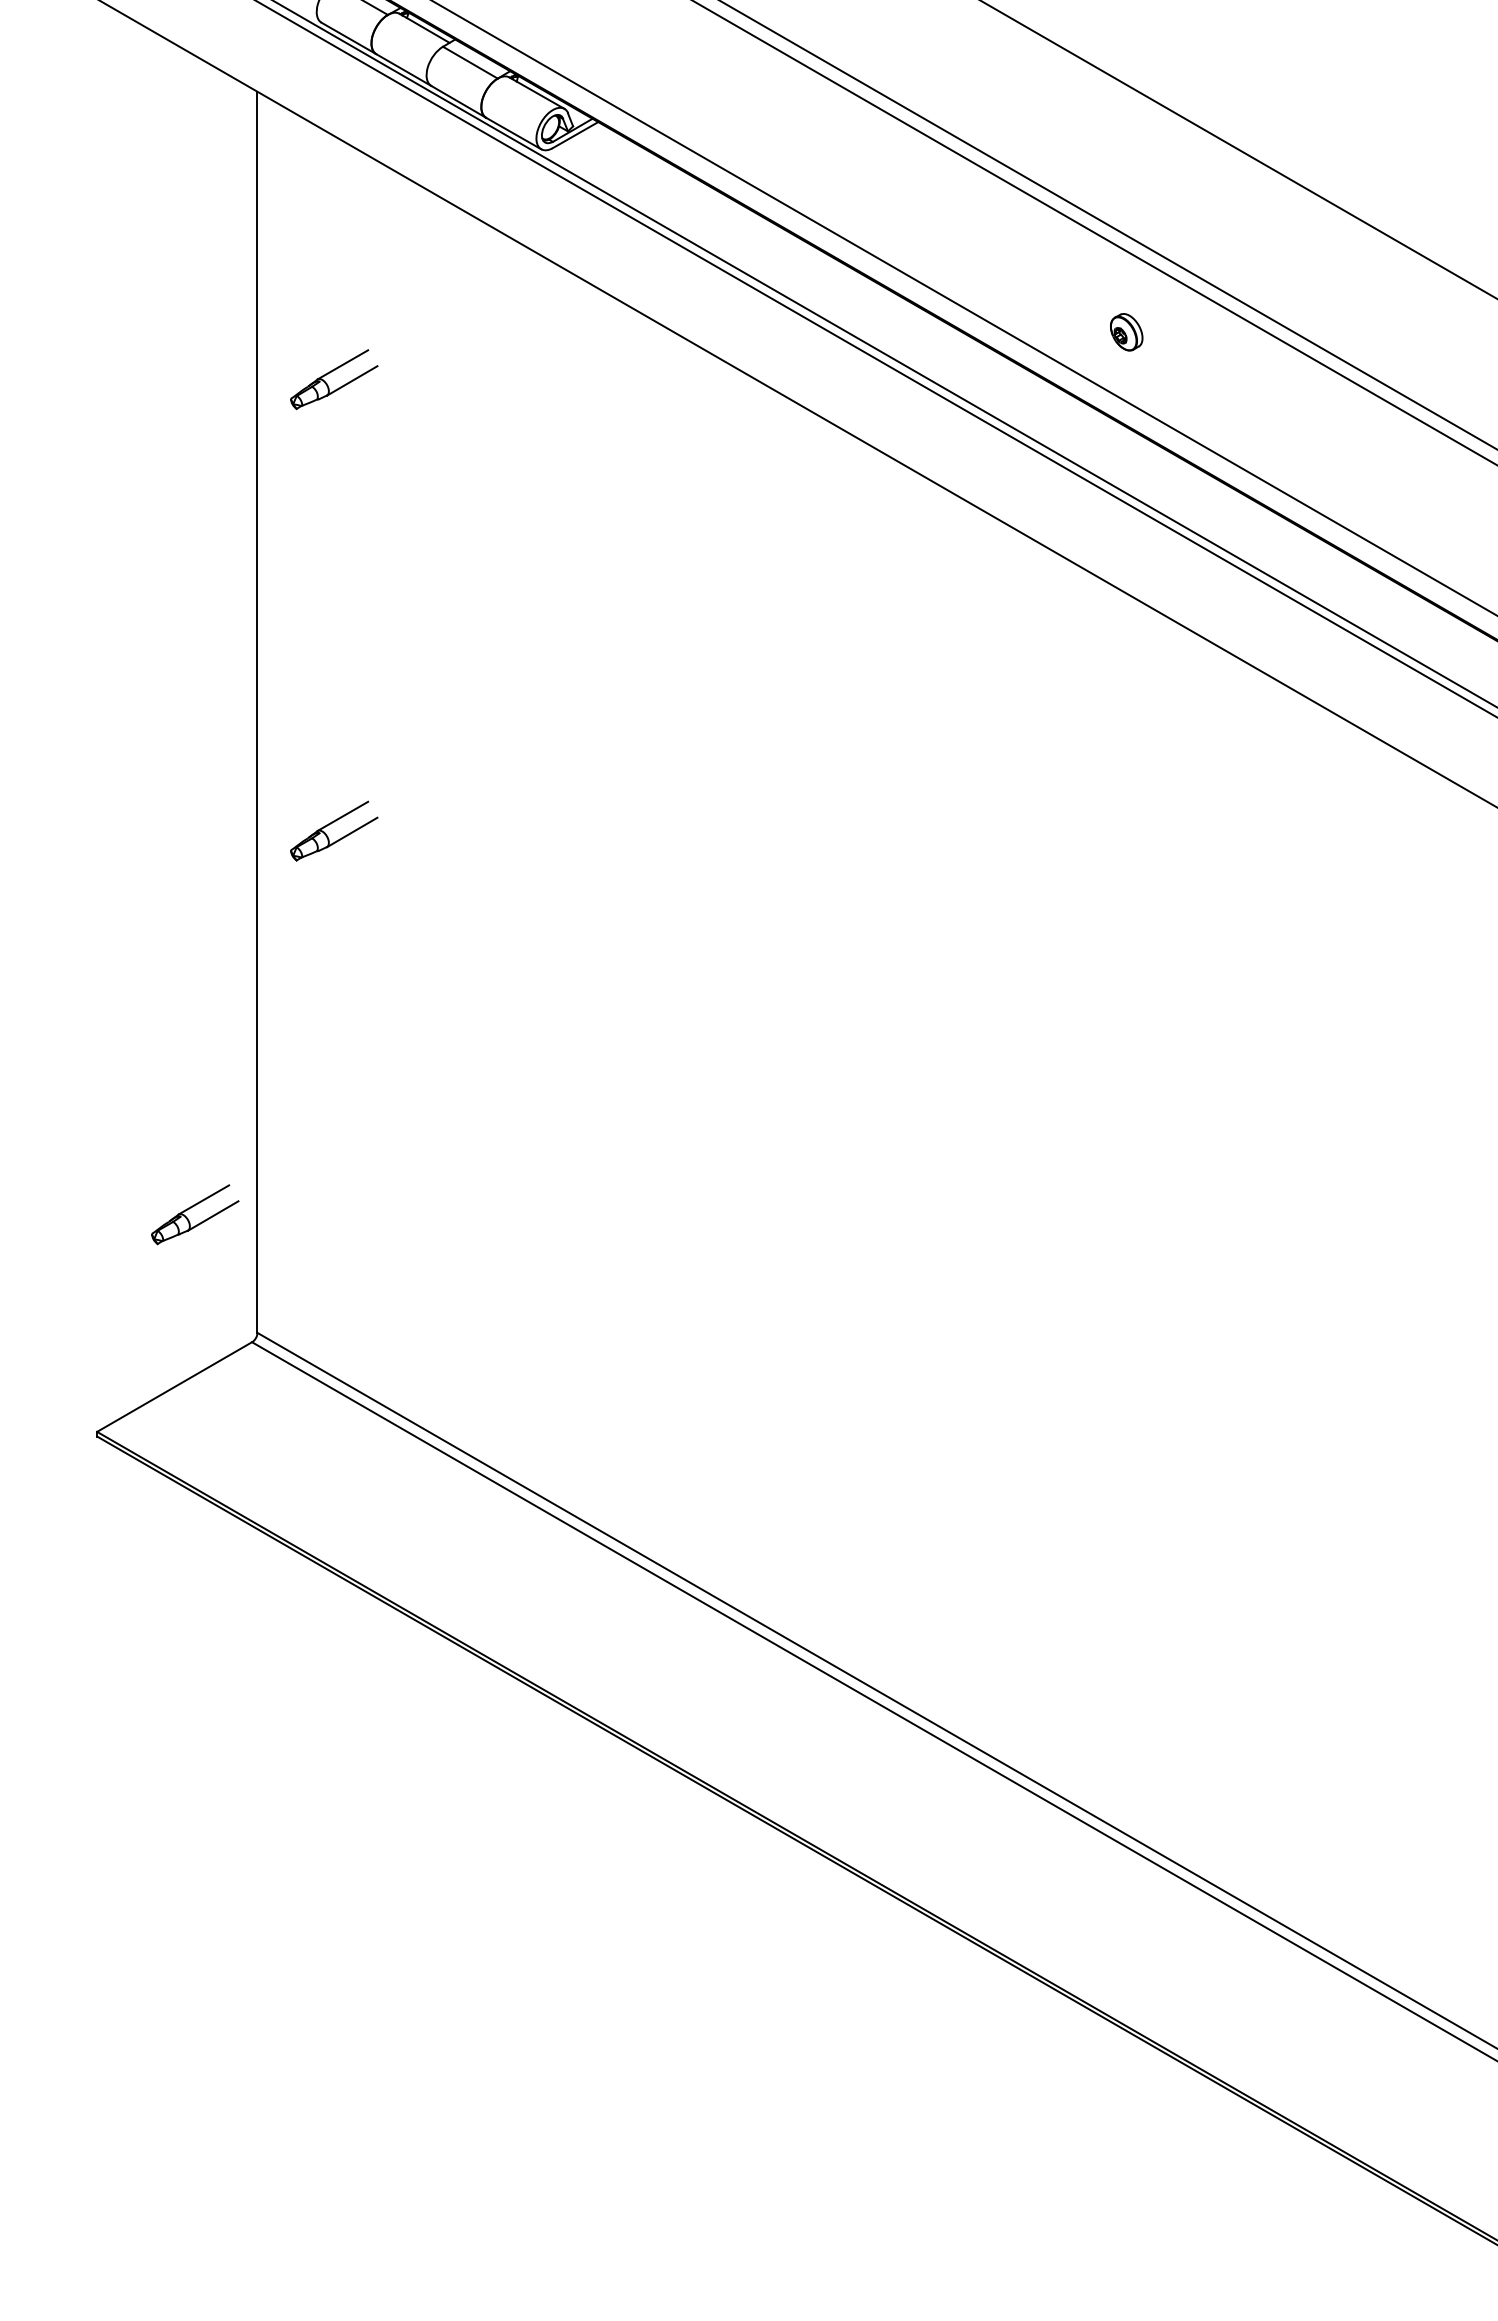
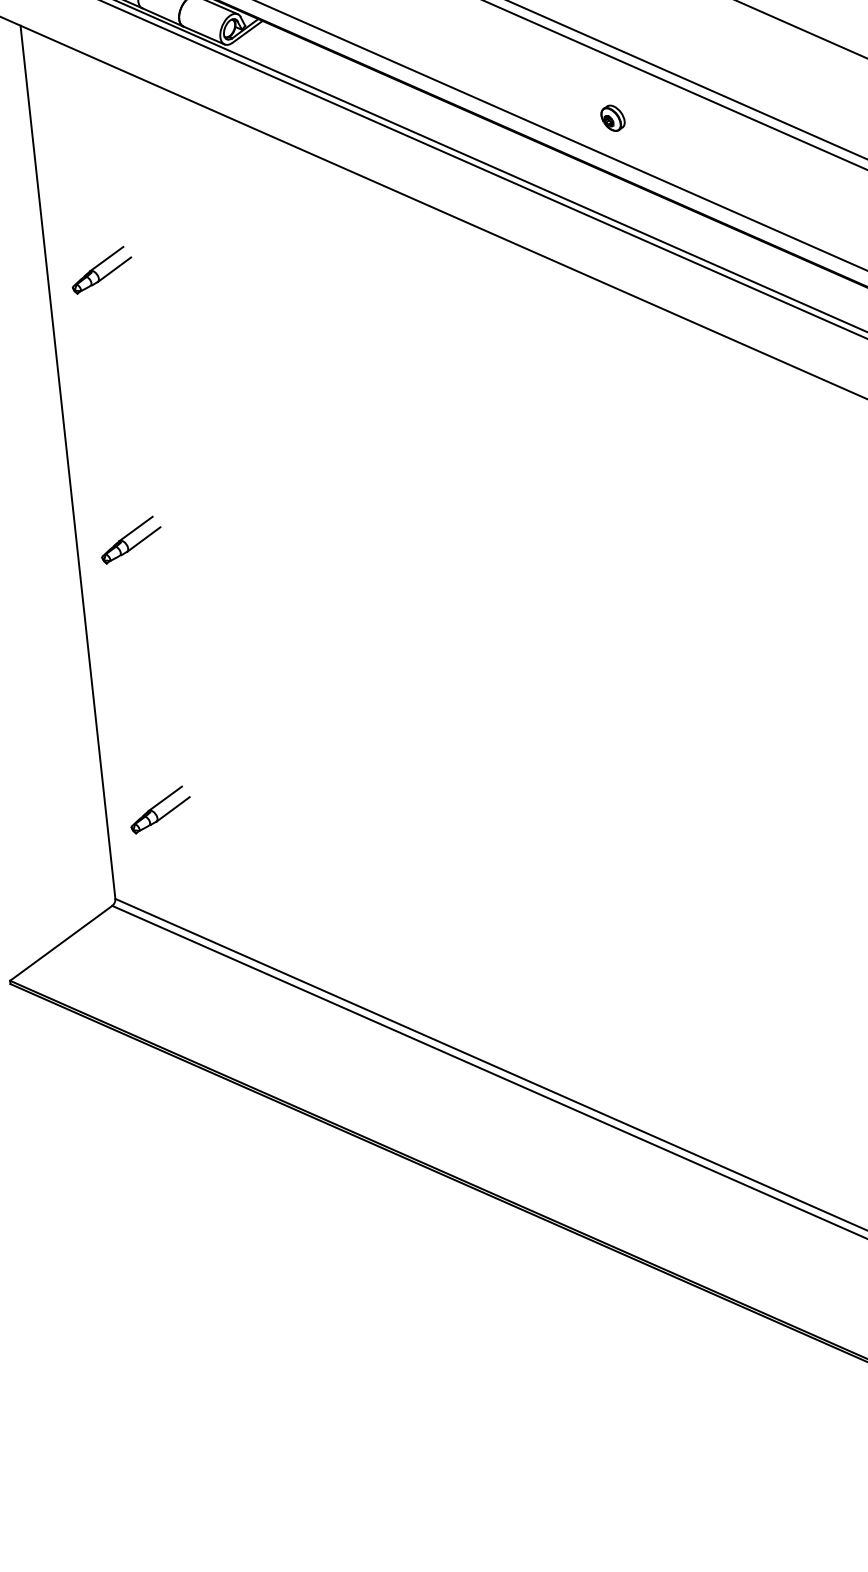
part: (1126, 332) -> (612, 118), moved
part: (330, 373) -> (98, 266), moved
part: (191, 1208) -> (157, 805), moved

